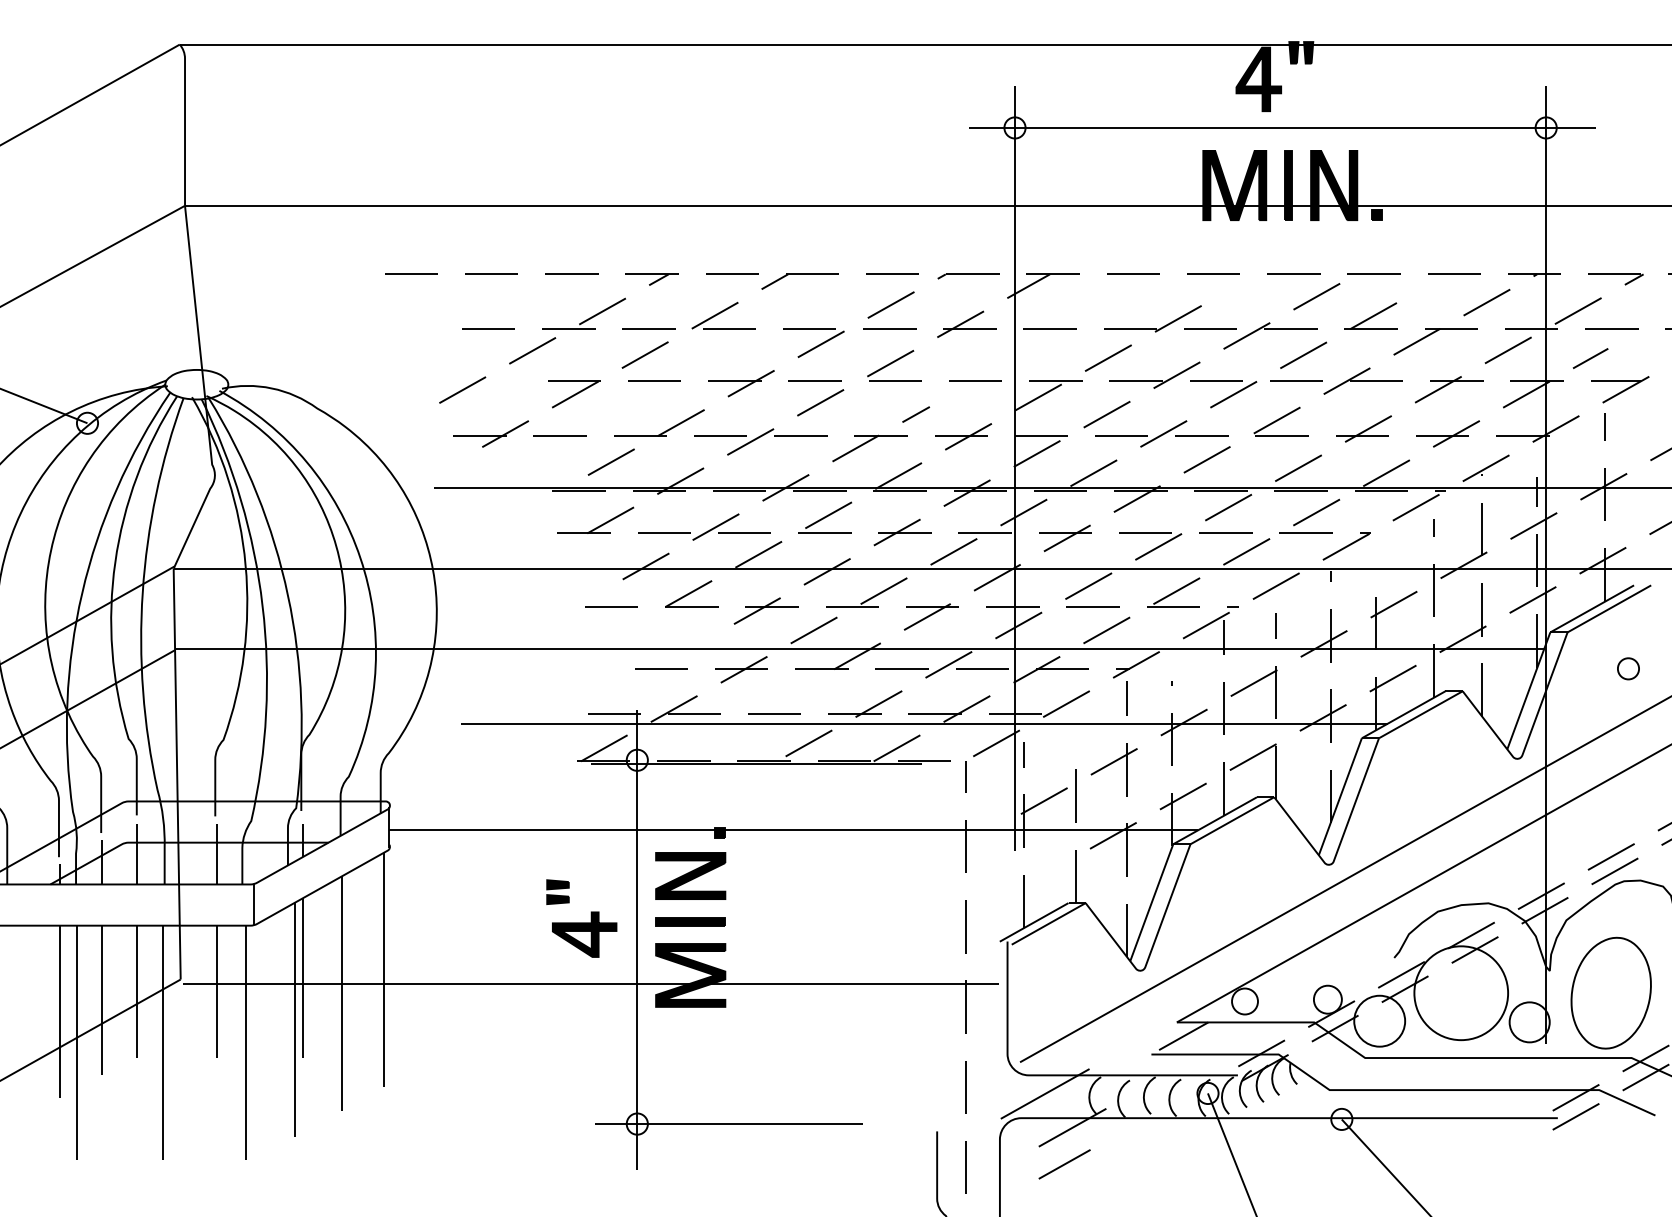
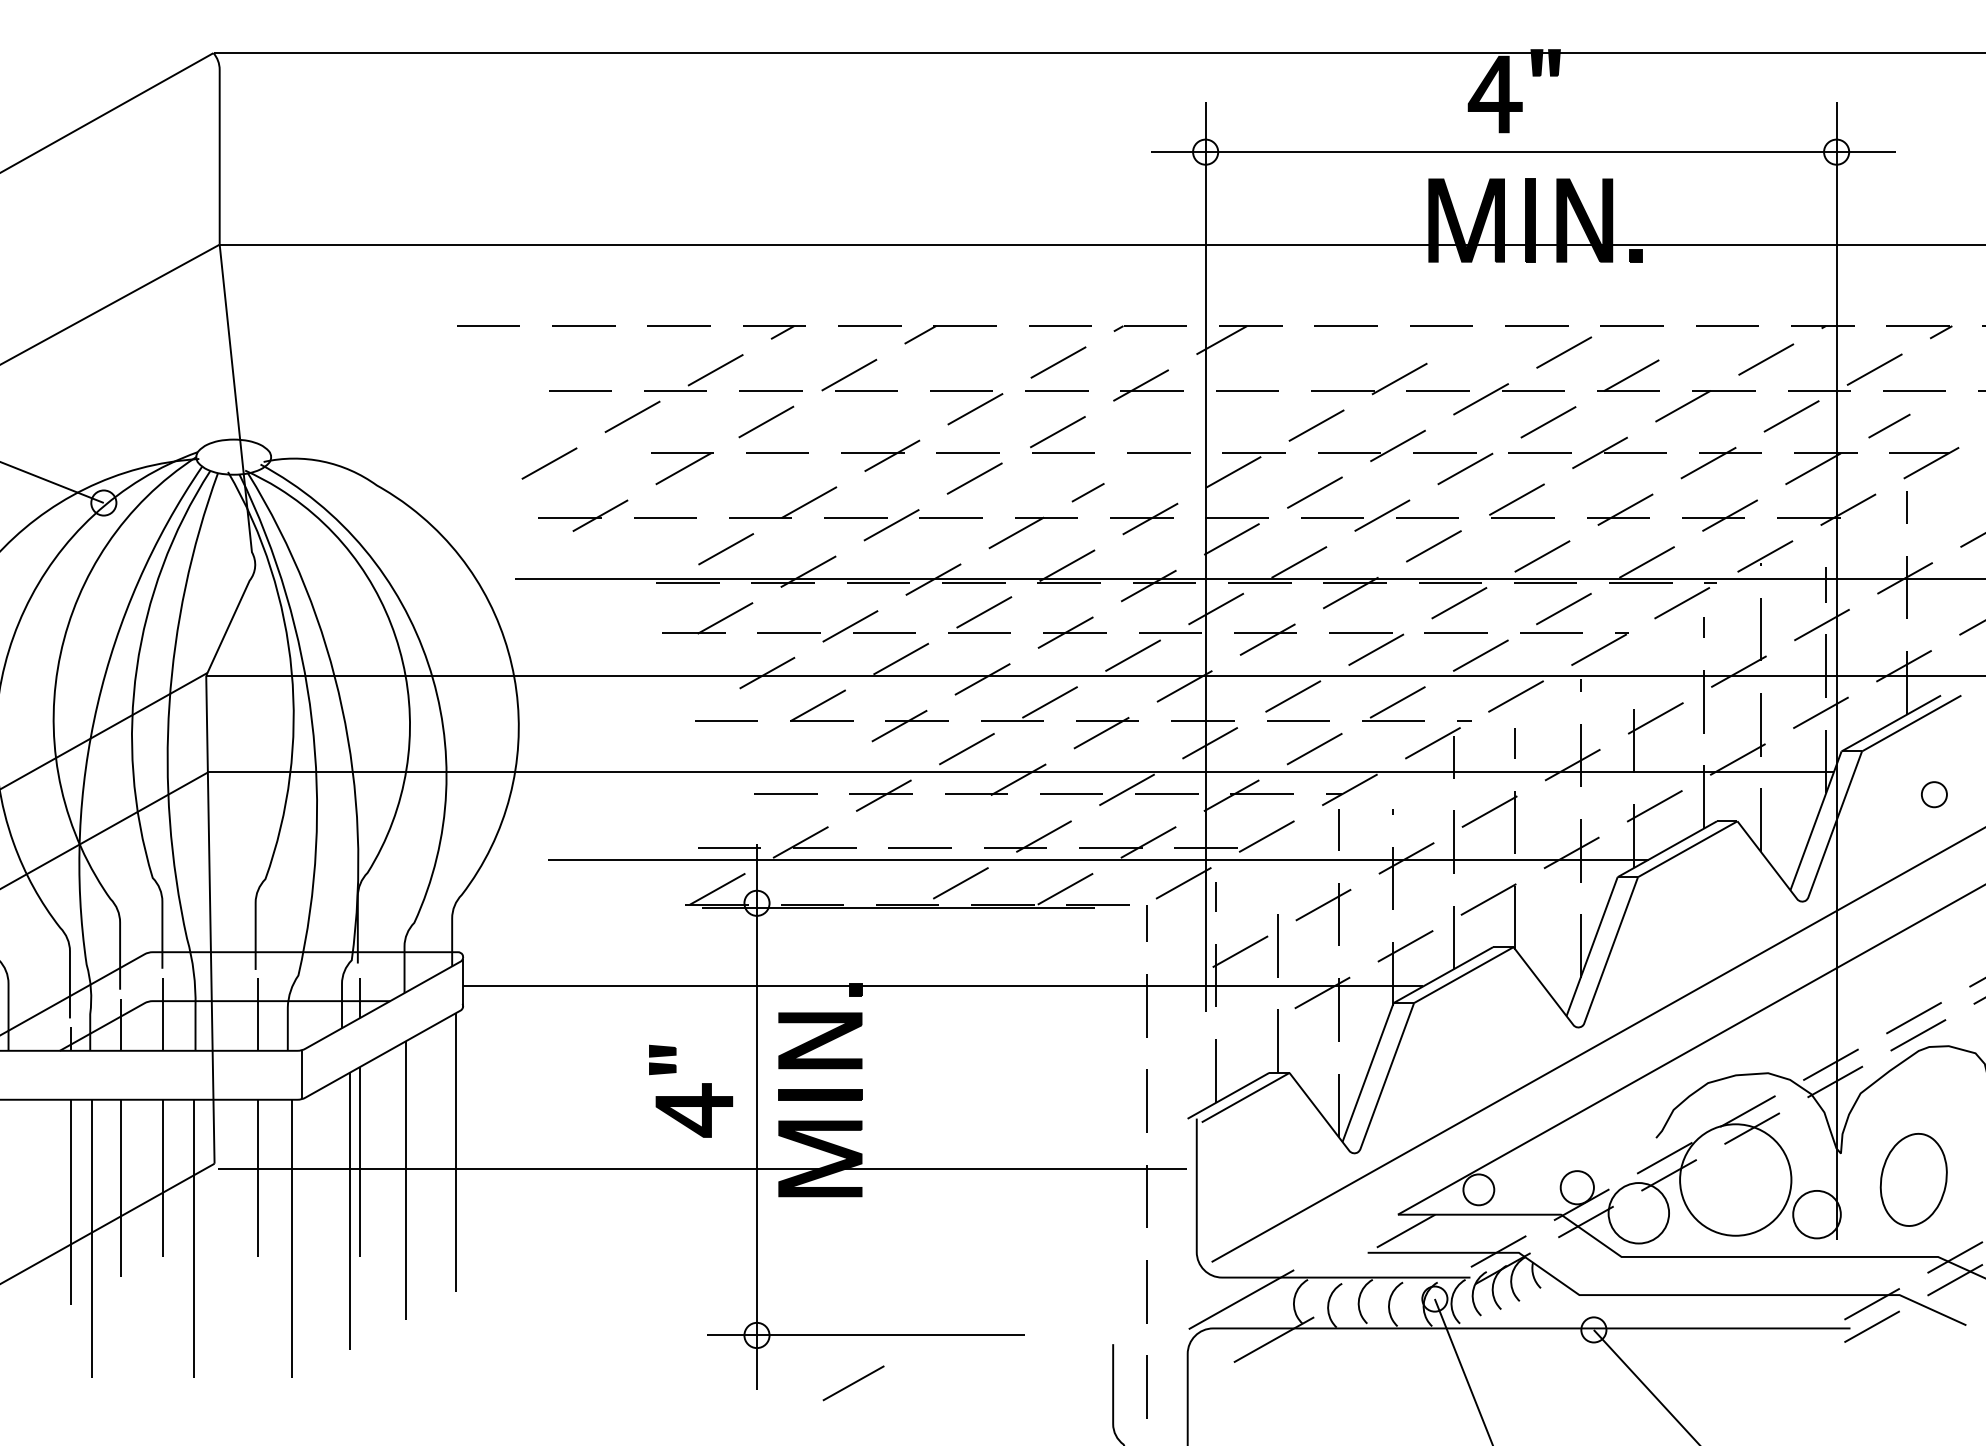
part: (1610, 992) -> (1913, 1179), size x0.7
line: (1064, 1164) -> (853, 1383), moved

